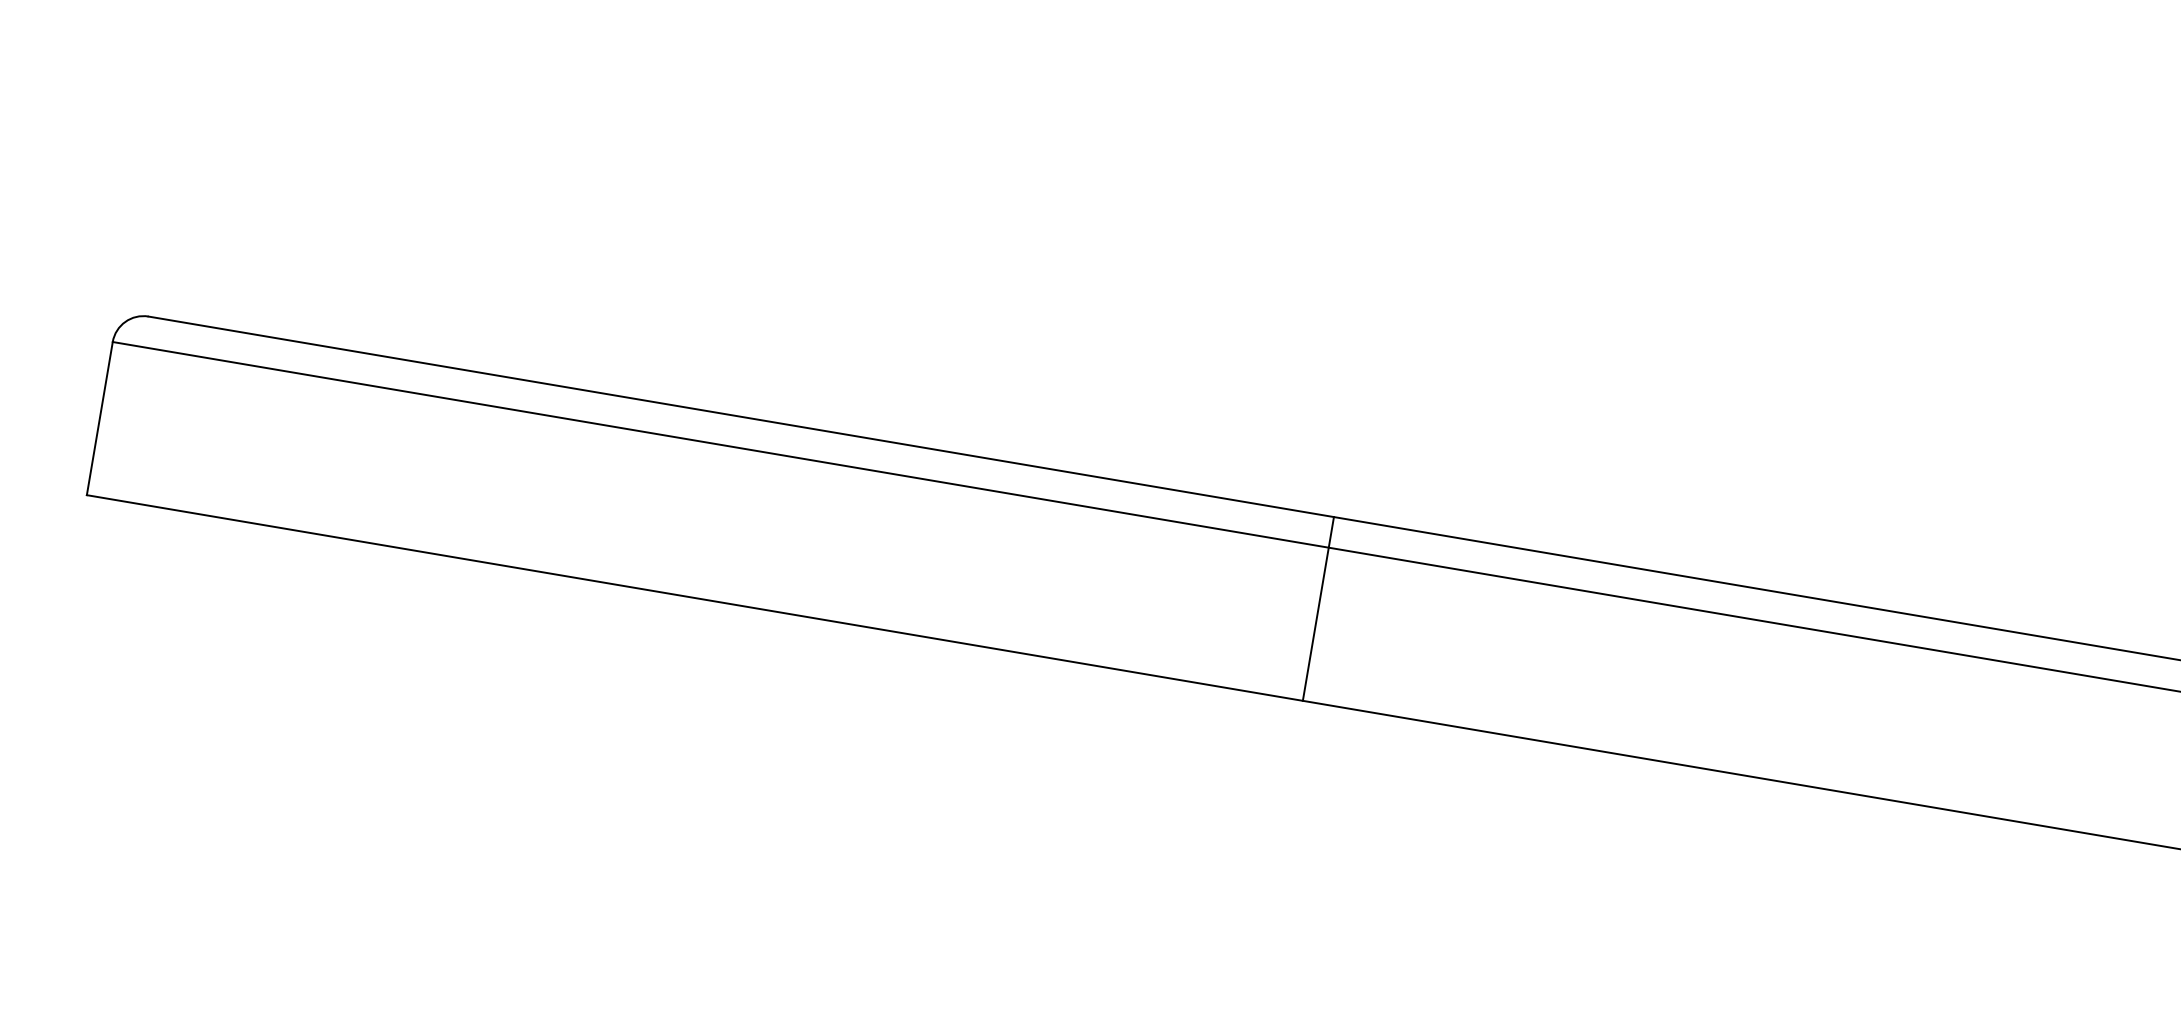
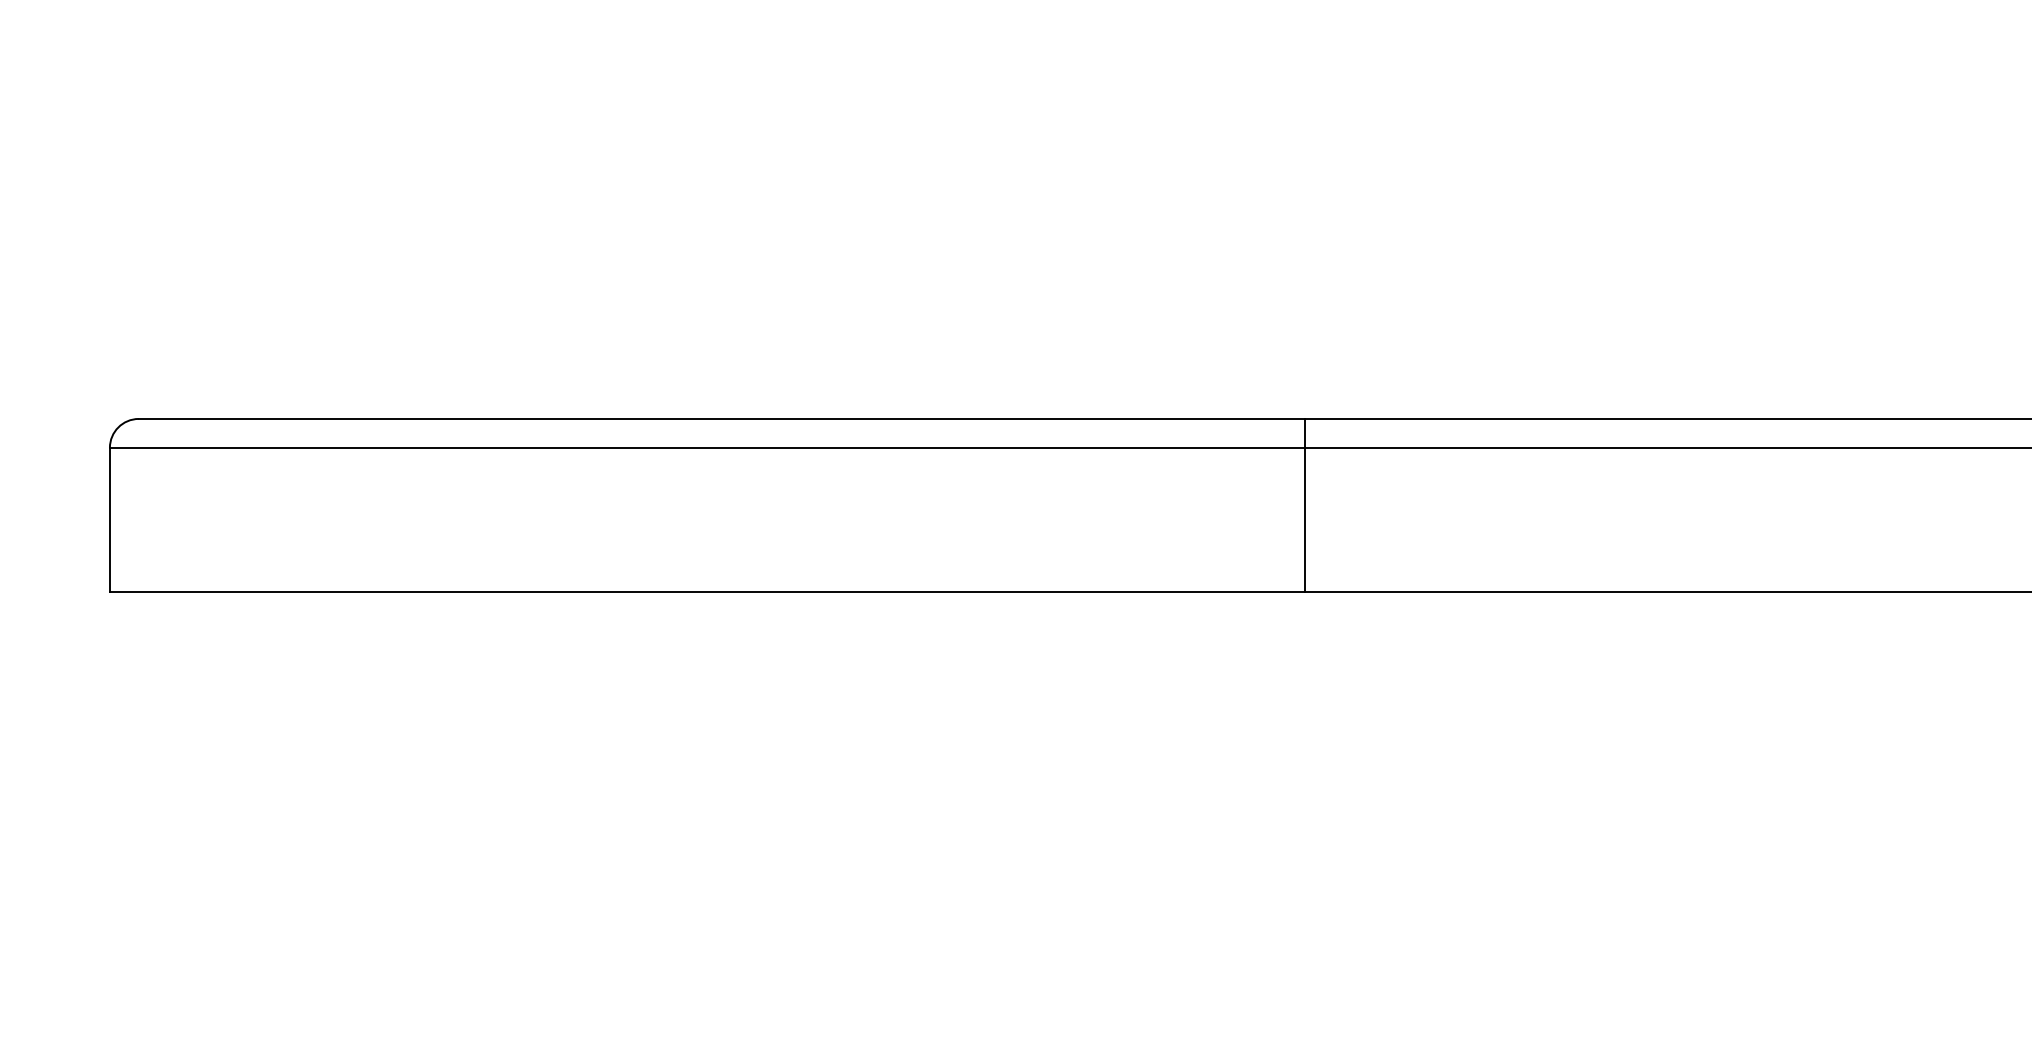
line: (1317, 608) -> (1304, 505), moved

